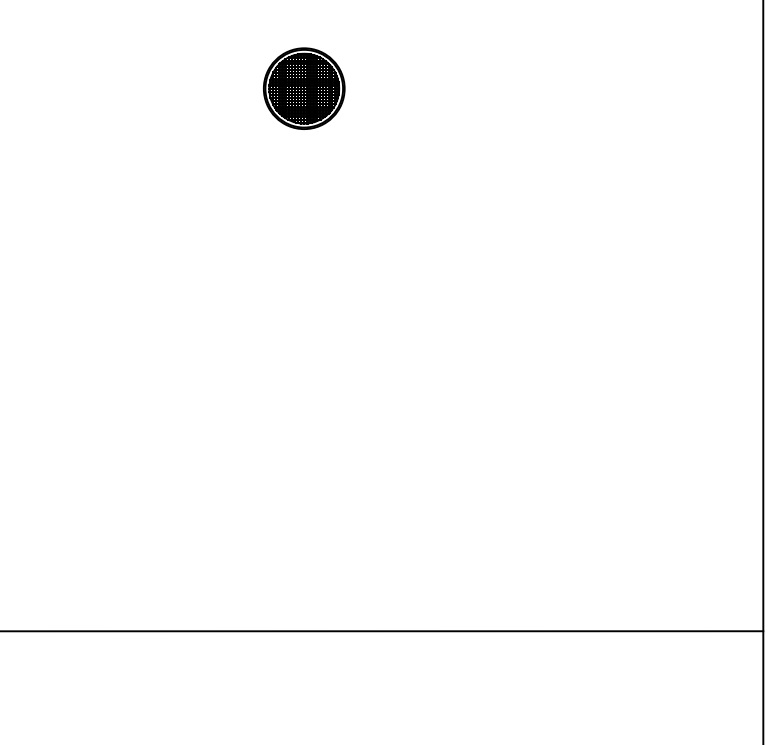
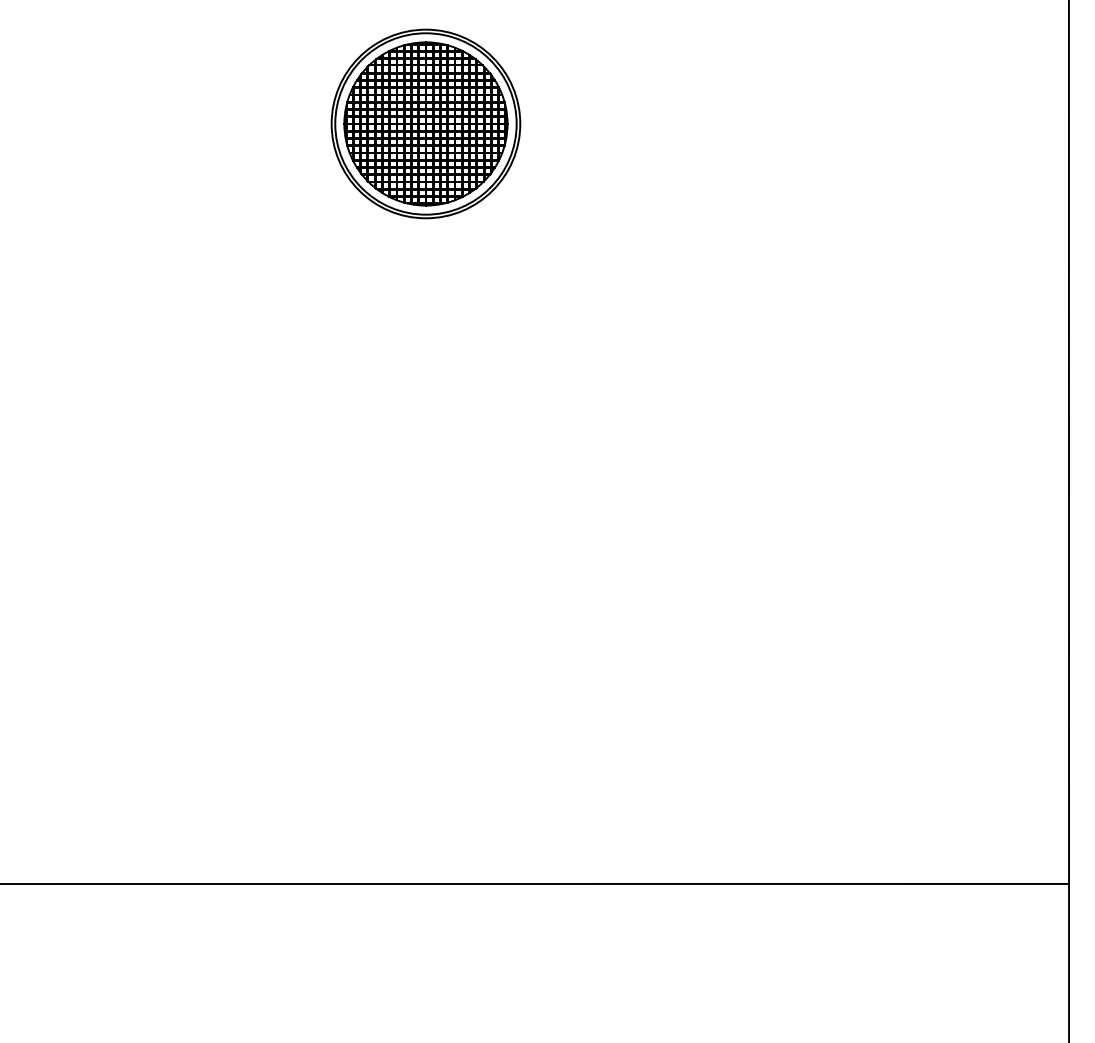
part: (303, 88) -> (425, 123), size x1.67

